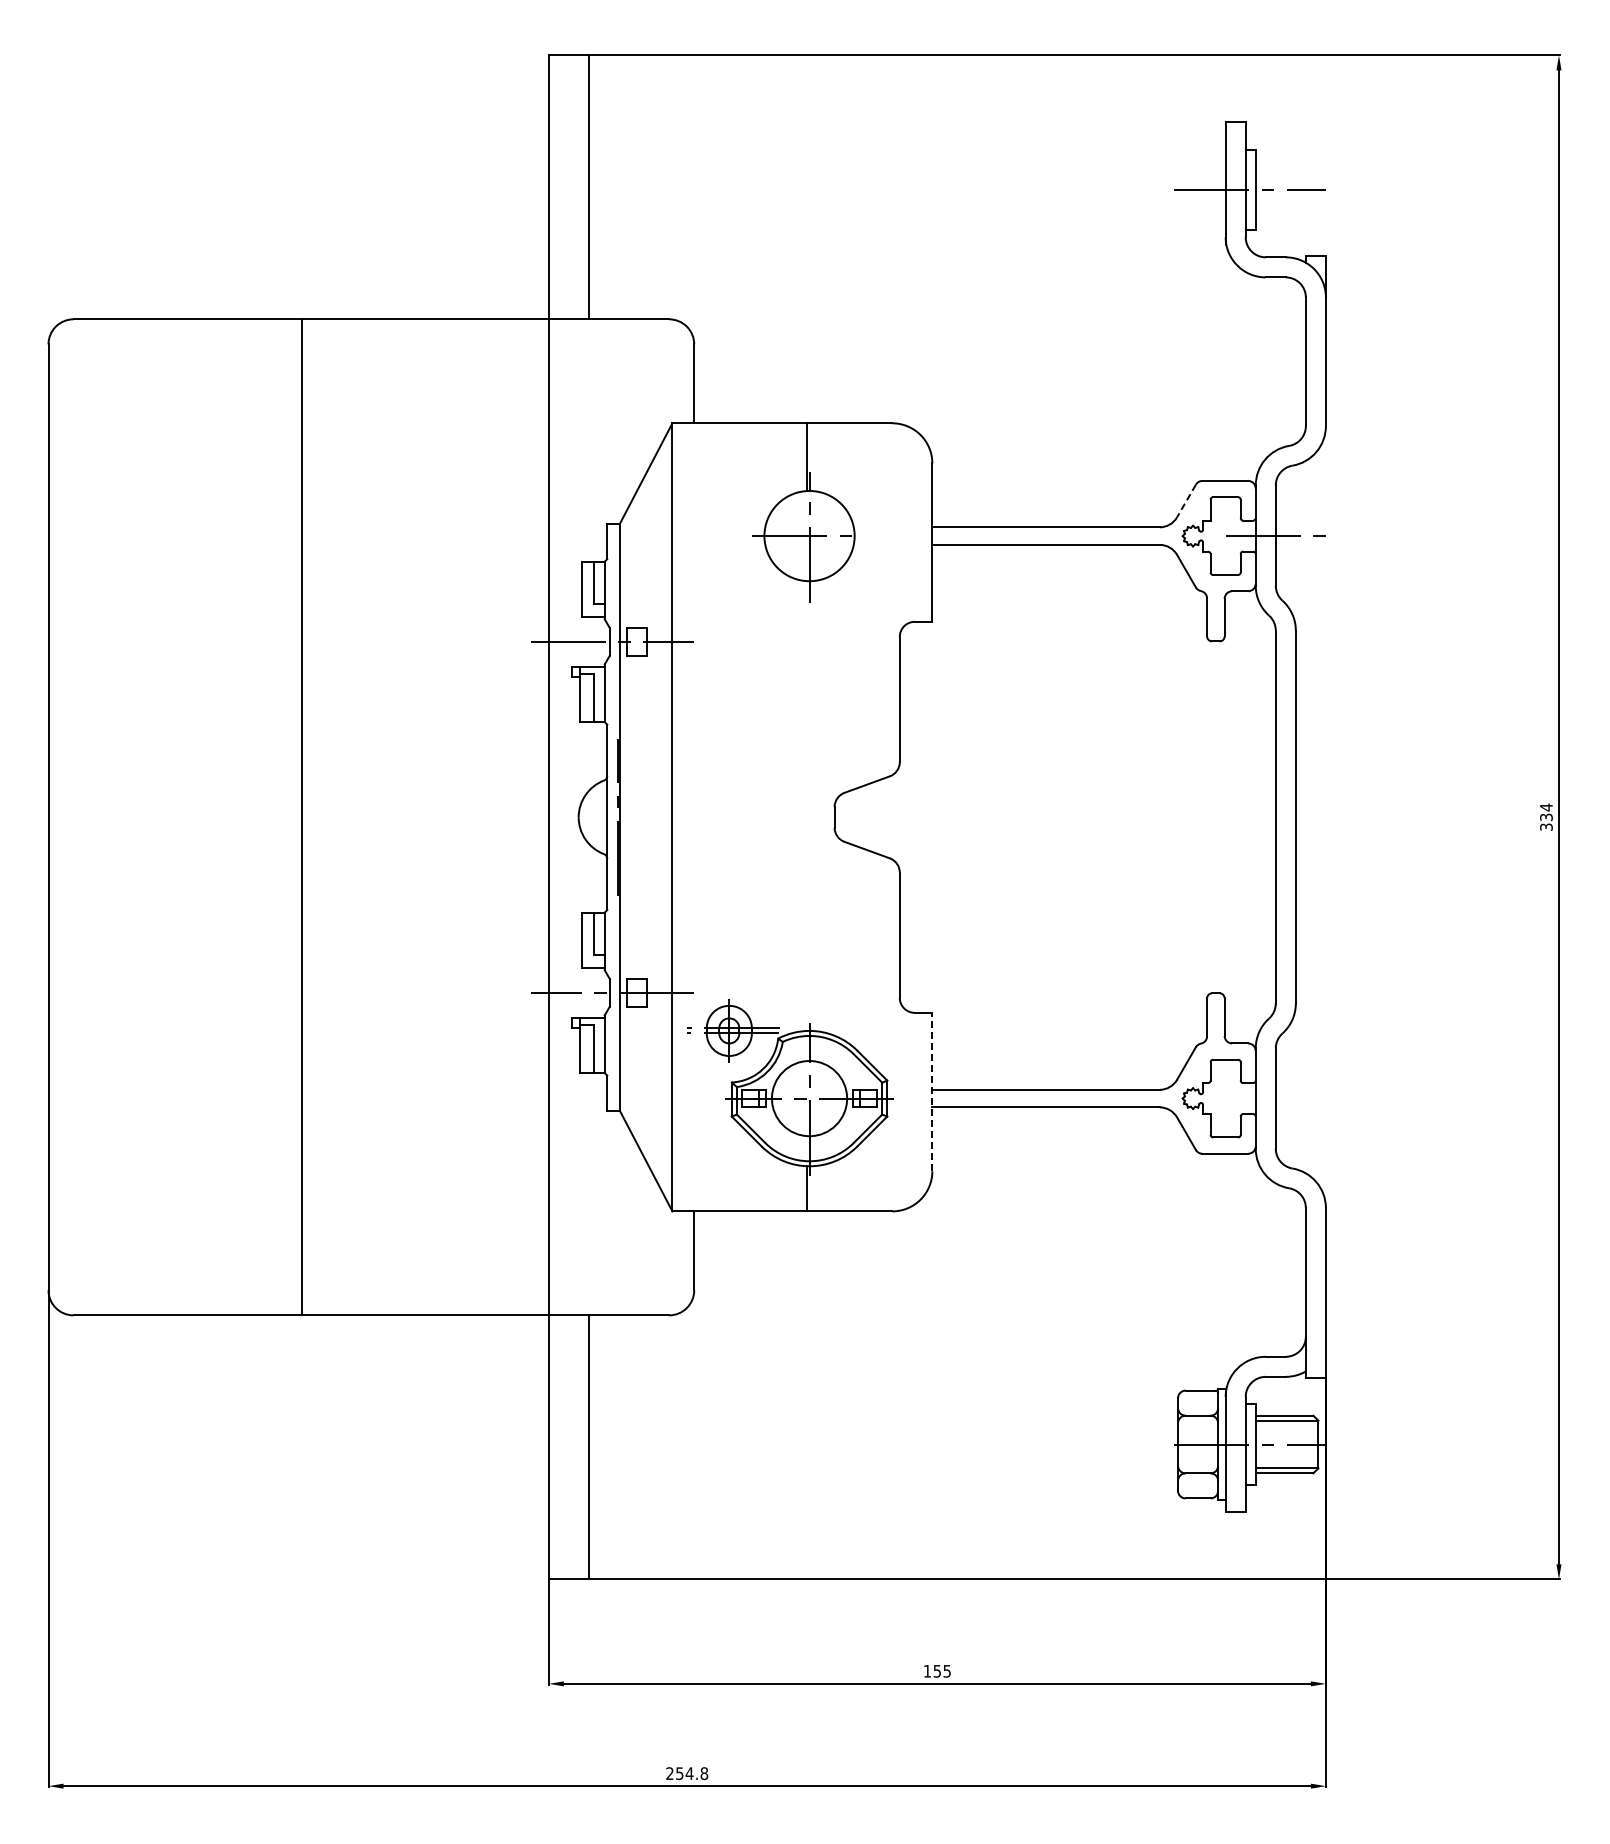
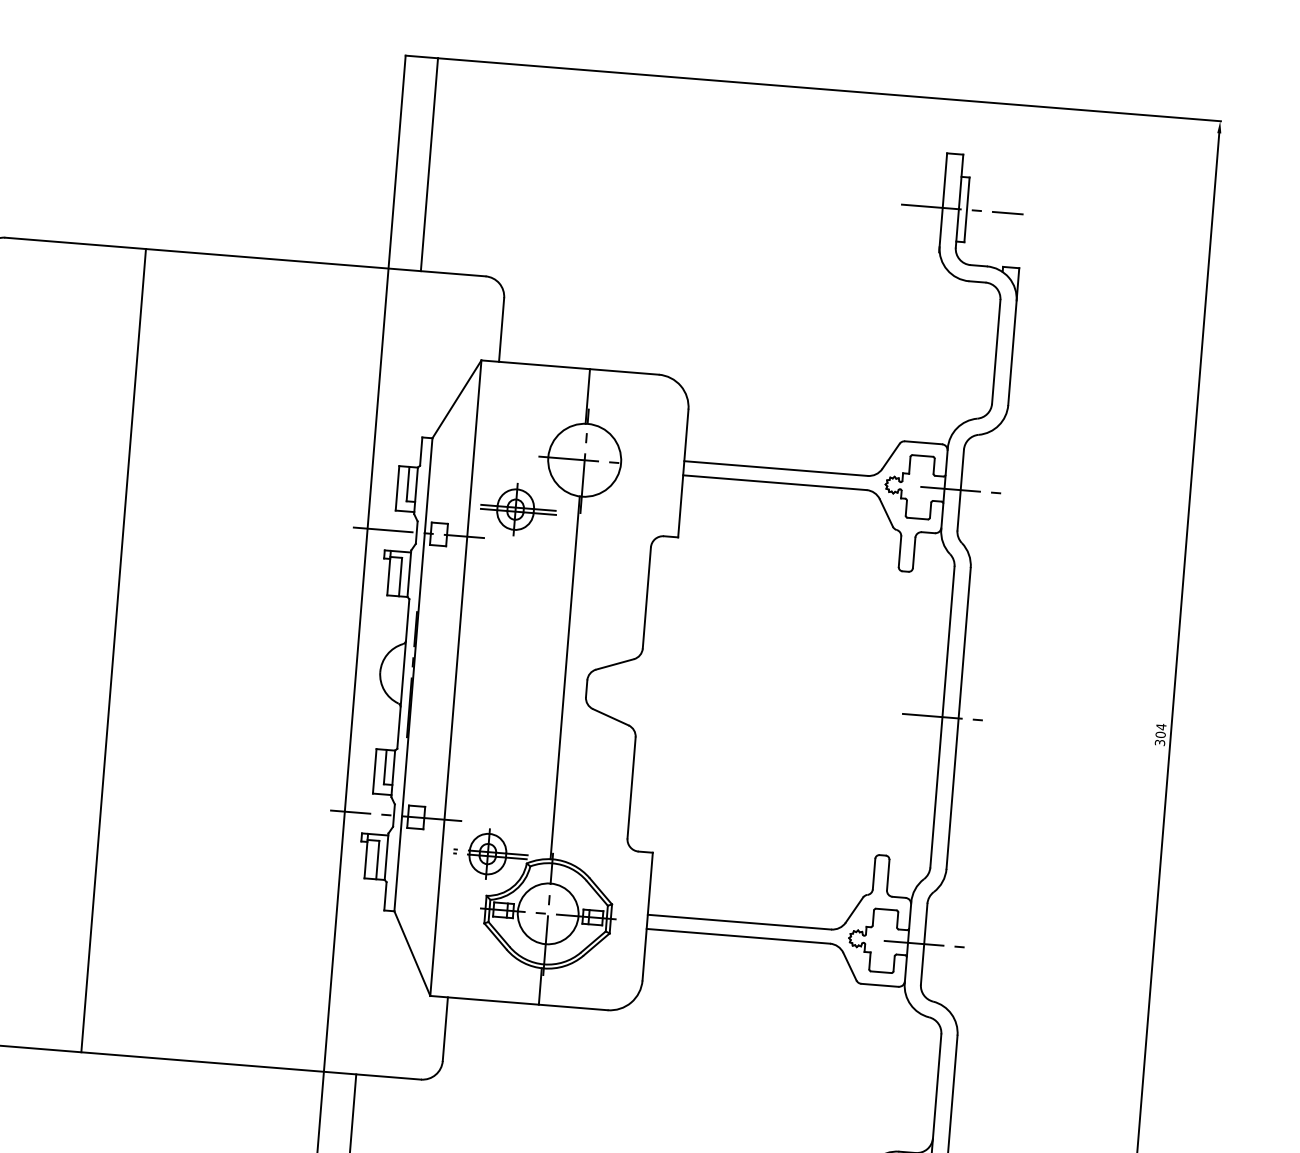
line: (1186, 501) -> (890, 456), dashed -> solid
part: (733, 603) -> (519, 509), added
line: (807, 805) -> (565, 677), added
line: (302, 817) -> (114, 650), moved
line: (1275, 817) -> (942, 717), added
text: (1546, 817) -> (1160, 735), 334 -> 304
line: (932, 1091) -> (647, 916), dashed -> solid
line: (1275, 1098) -> (923, 944), added

